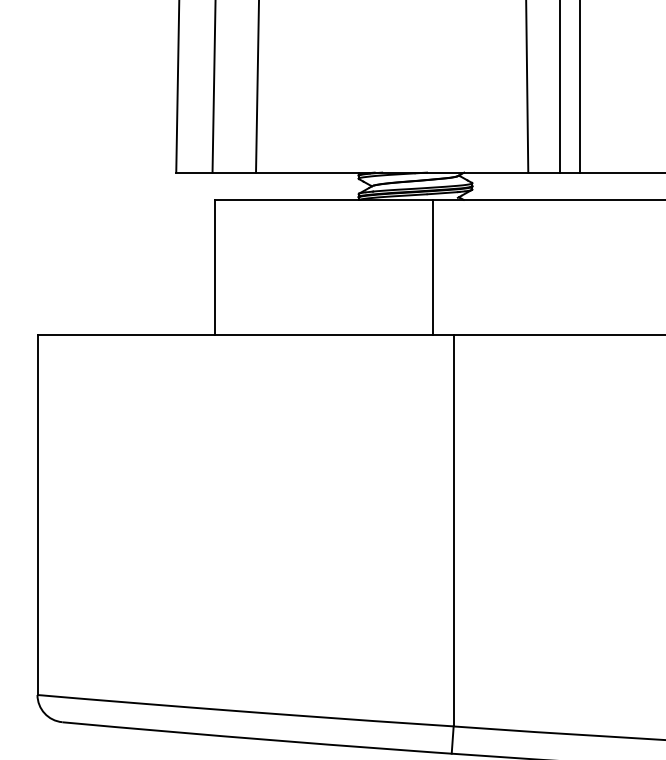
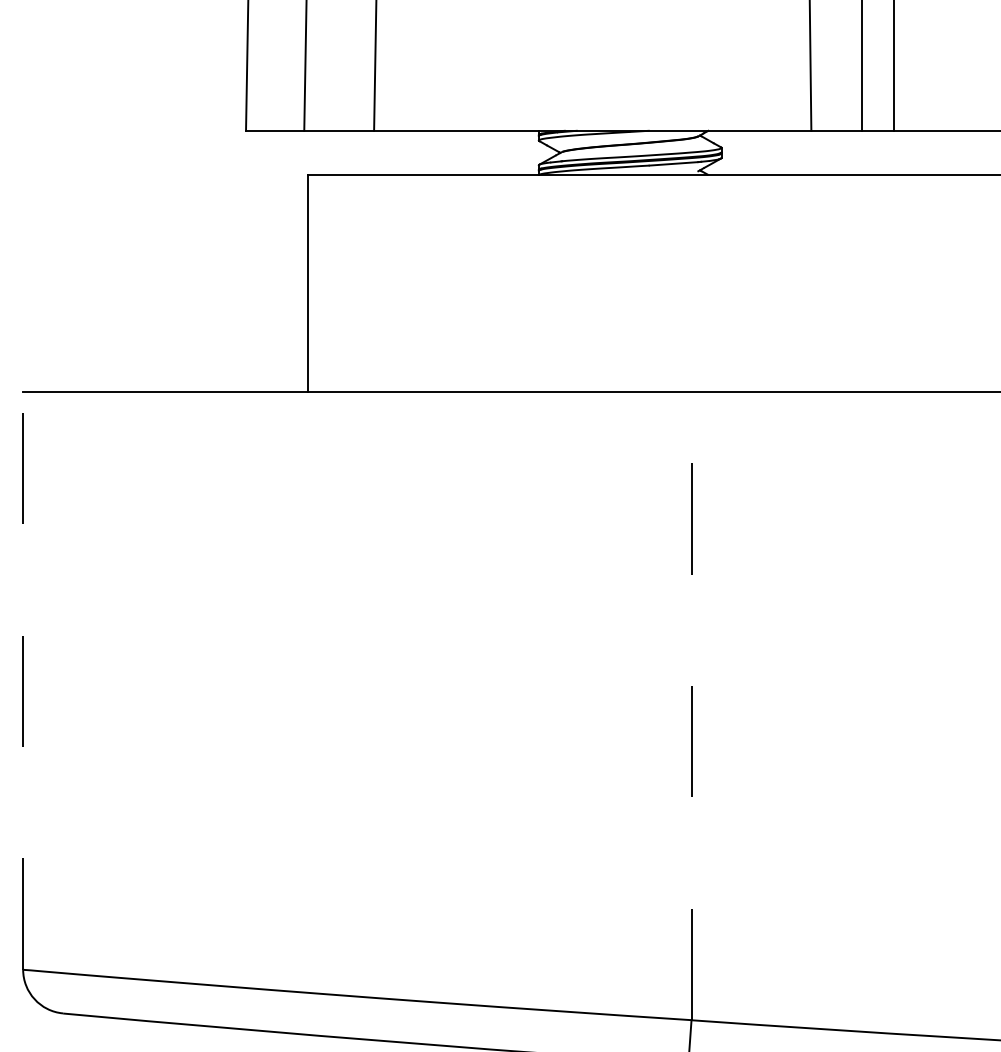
line: (433, 267) -> (659, 283), removed
line: (37, 515) -> (23, 681), solid -> dashed
line: (453, 530) -> (691, 705), solid -> dashed

